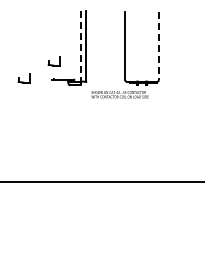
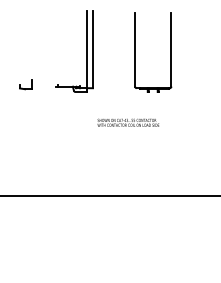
line: (158, 46) -> (170, 50), dashed -> solid
line: (80, 48) -> (86, 52), dashed -> solid
part: (53, 61) -> (57, 66), removed
text: (119, 94) -> (127, 122), moved

